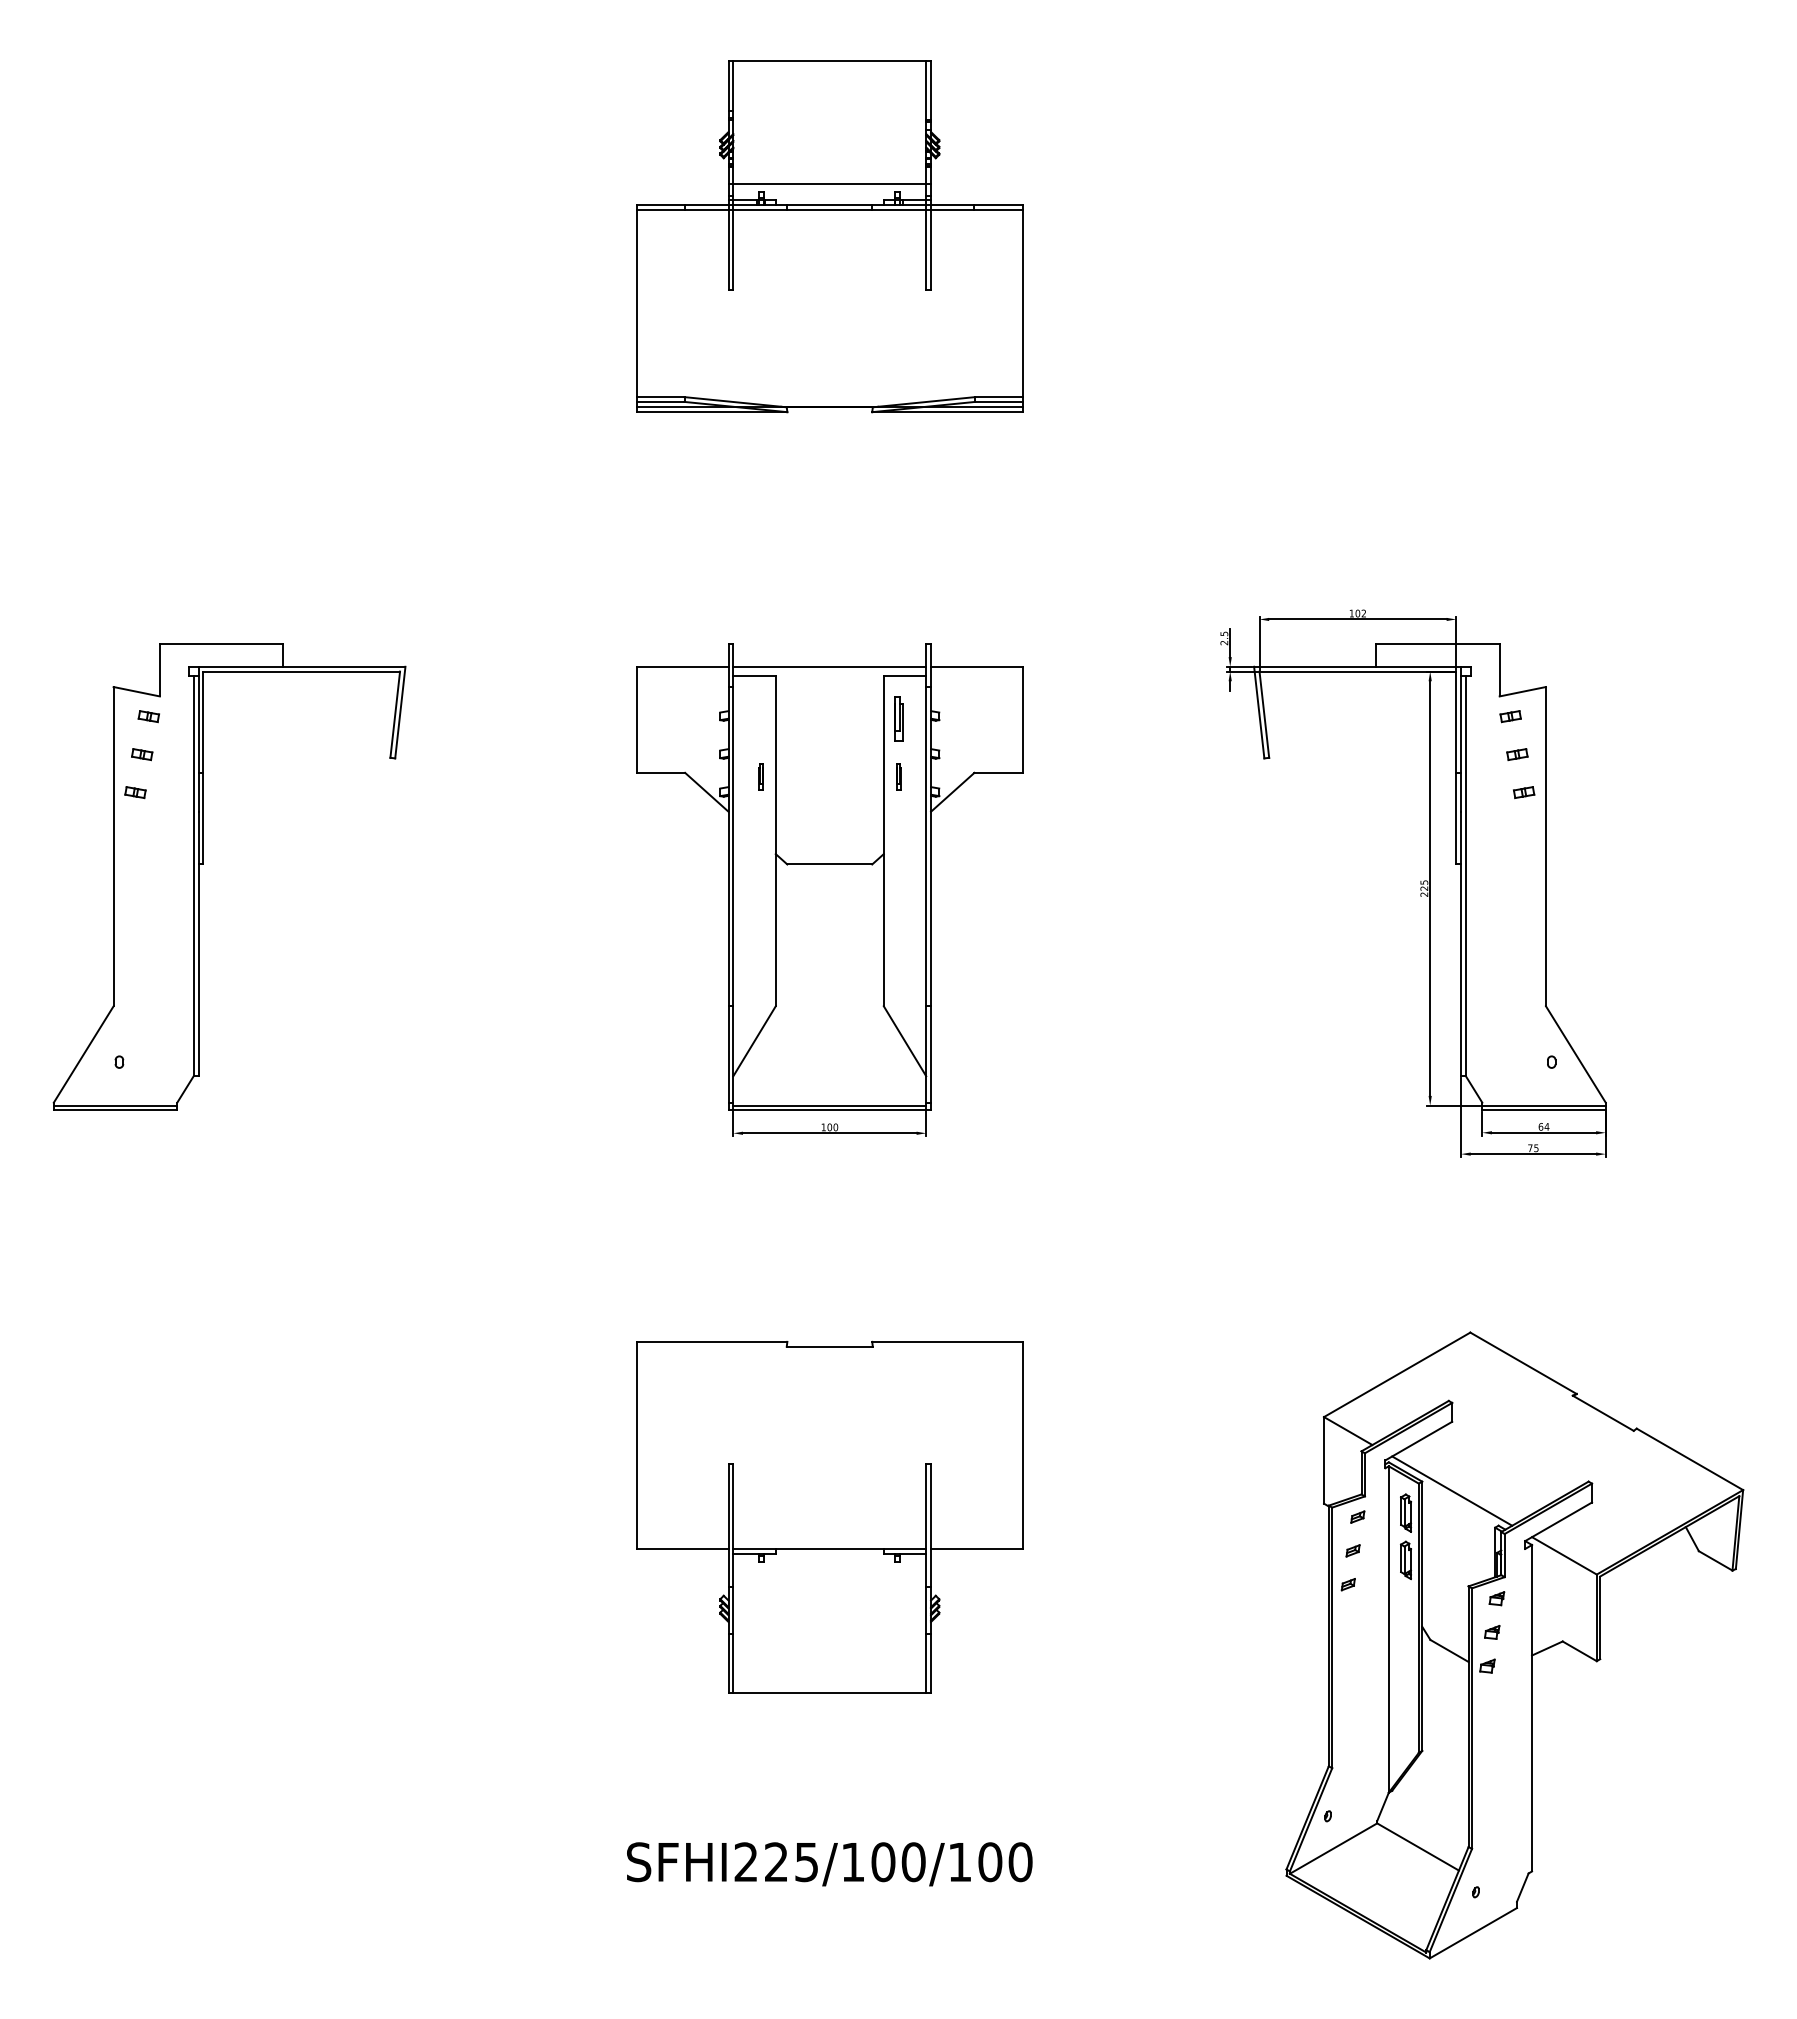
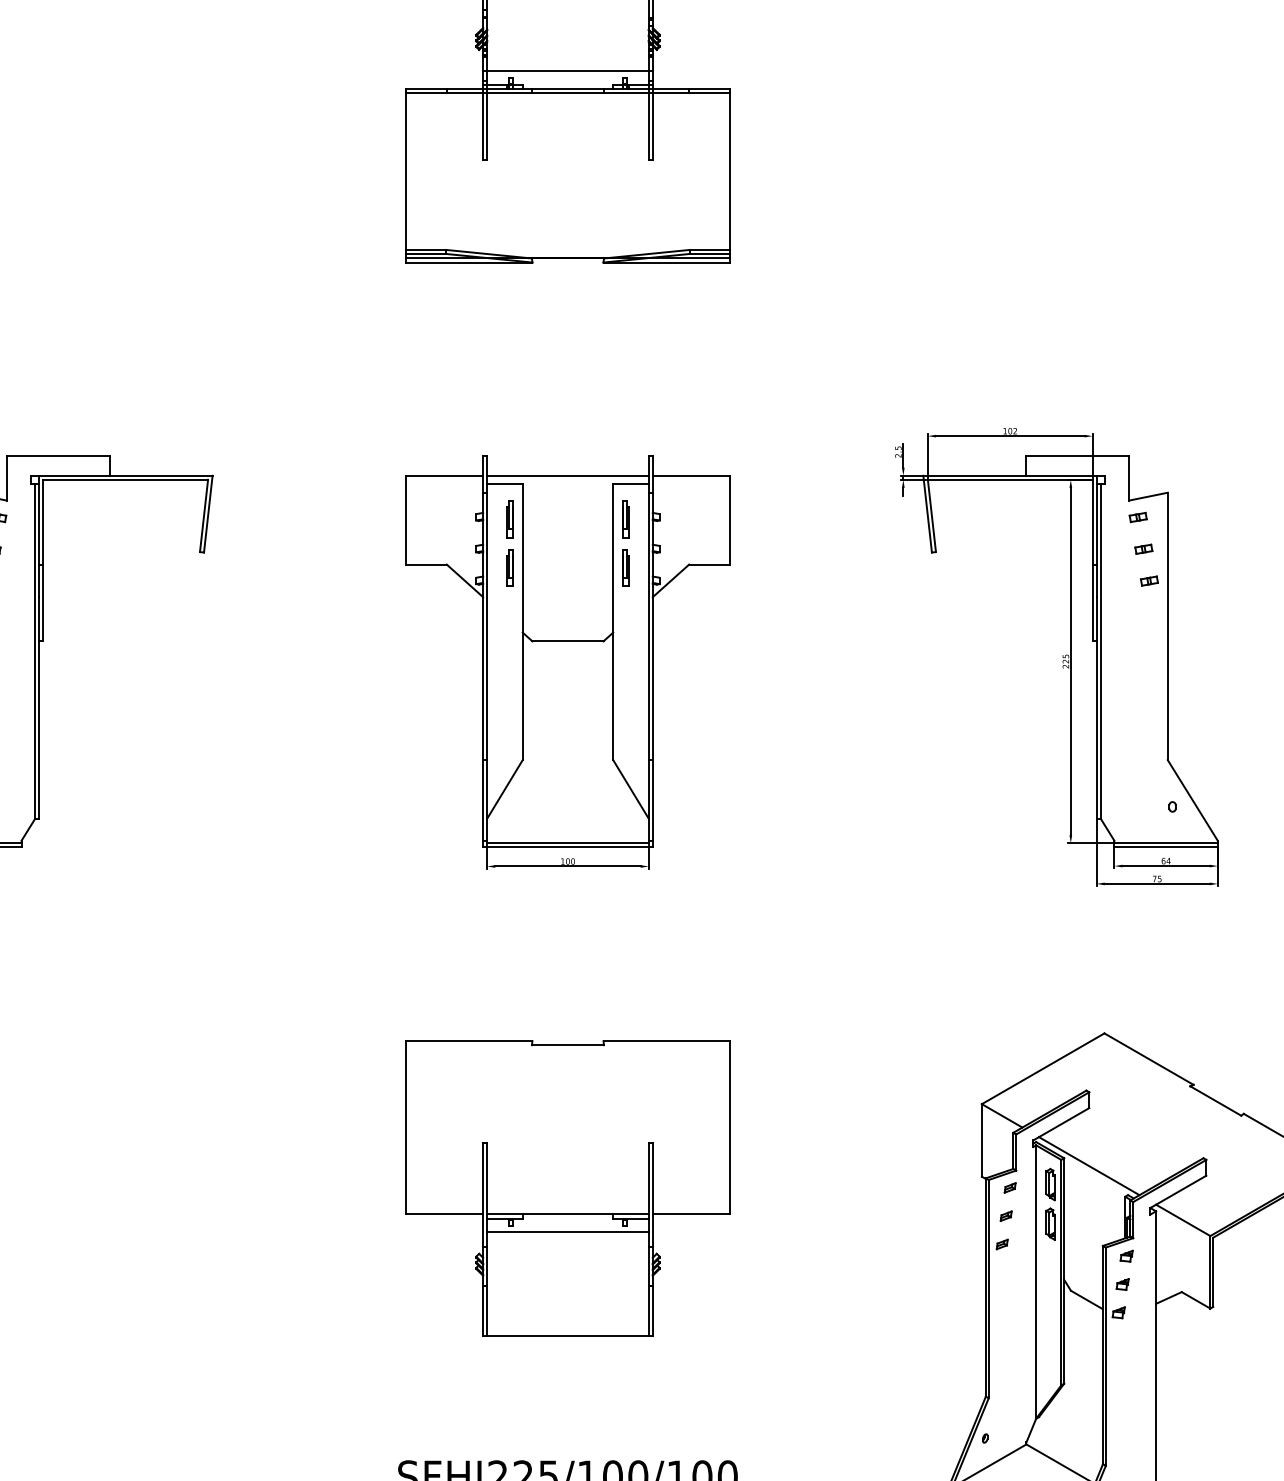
part: (760, 718) -> (509, 519), added
part: (760, 776) -> (509, 567), size x1.67
part: (898, 776) -> (625, 567), size x1.67
line: (829, 1570) -> (567, 1232), added

